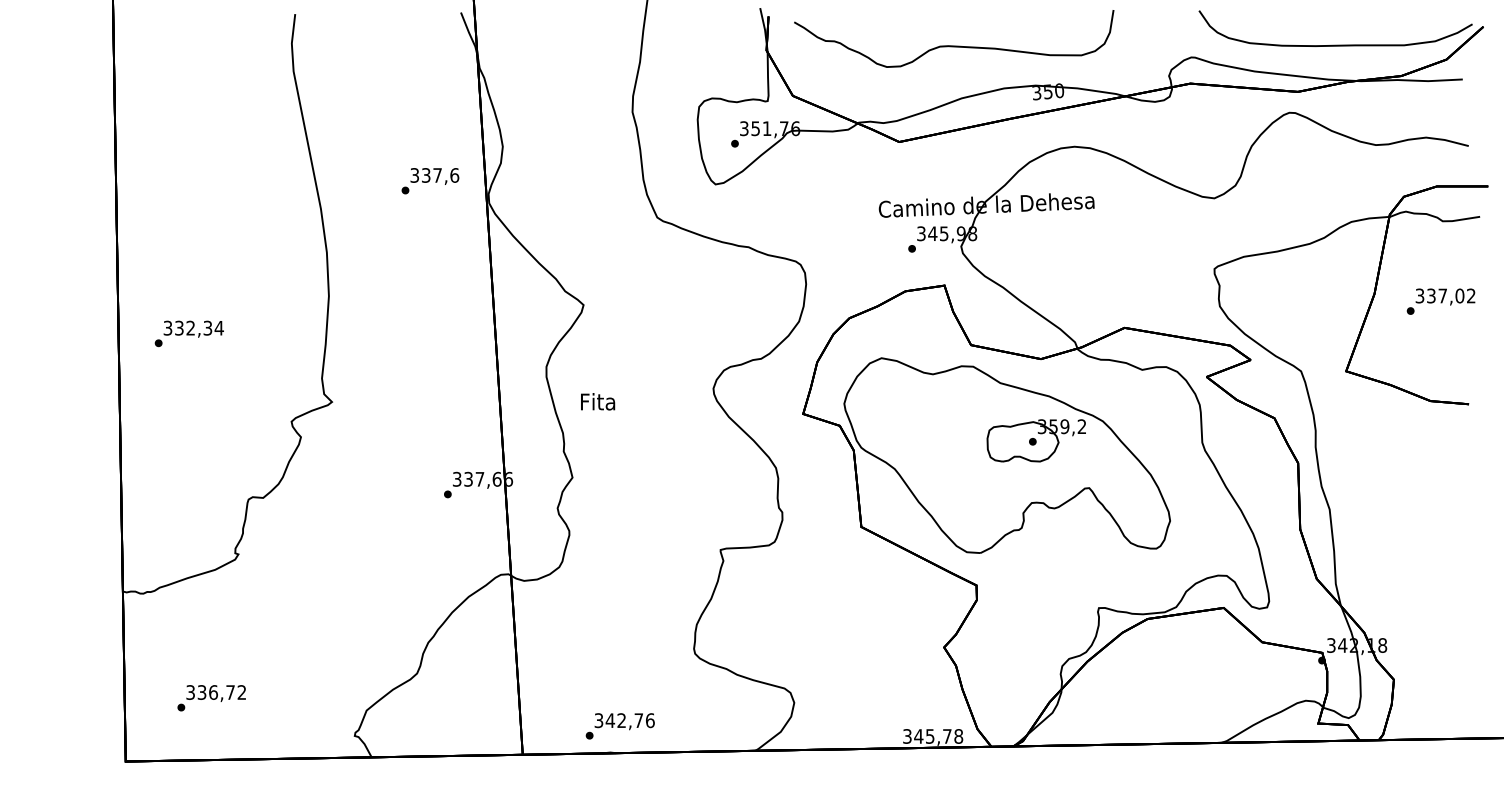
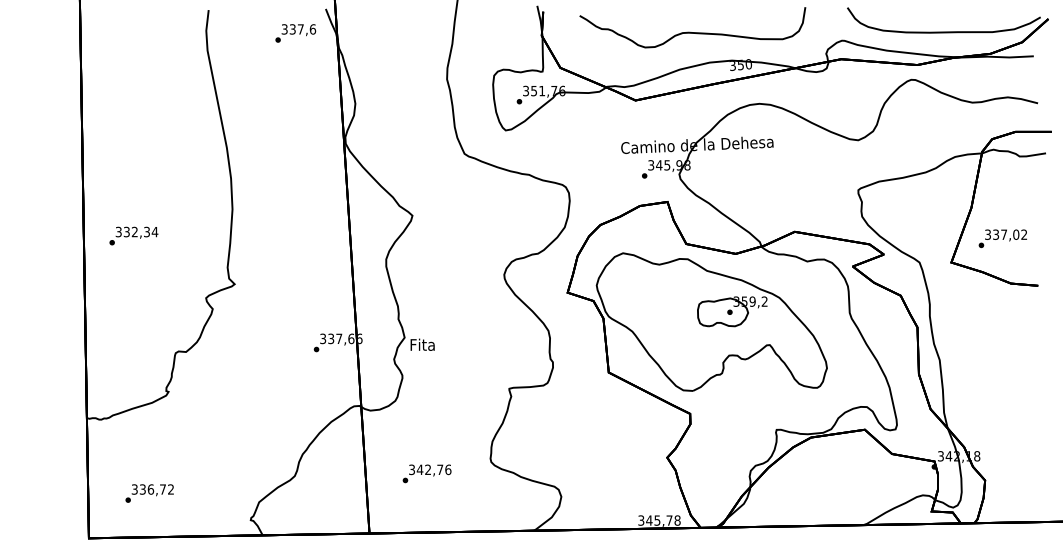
curve: (954, 45) -> (692, 32), moved
text: (430, 181) -> (295, 33), moved
text: (1440, 301) -> (1002, 238), moved
text: (598, 401) -> (423, 344), moved
text: (619, 726) -> (426, 473), moved

